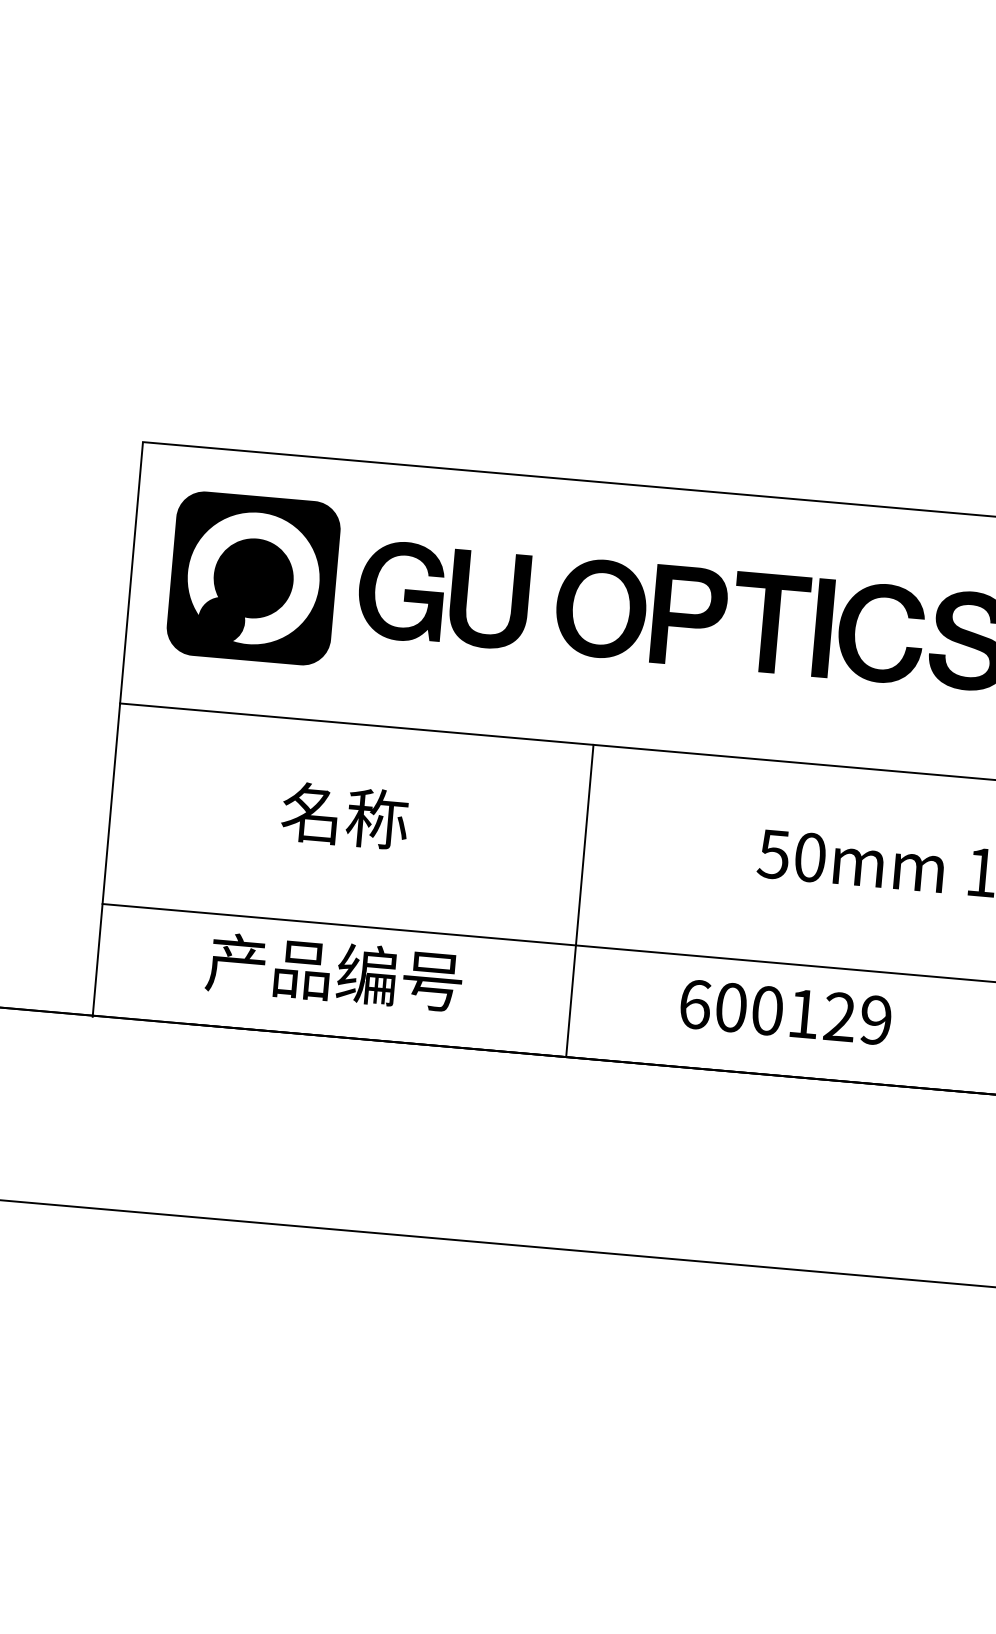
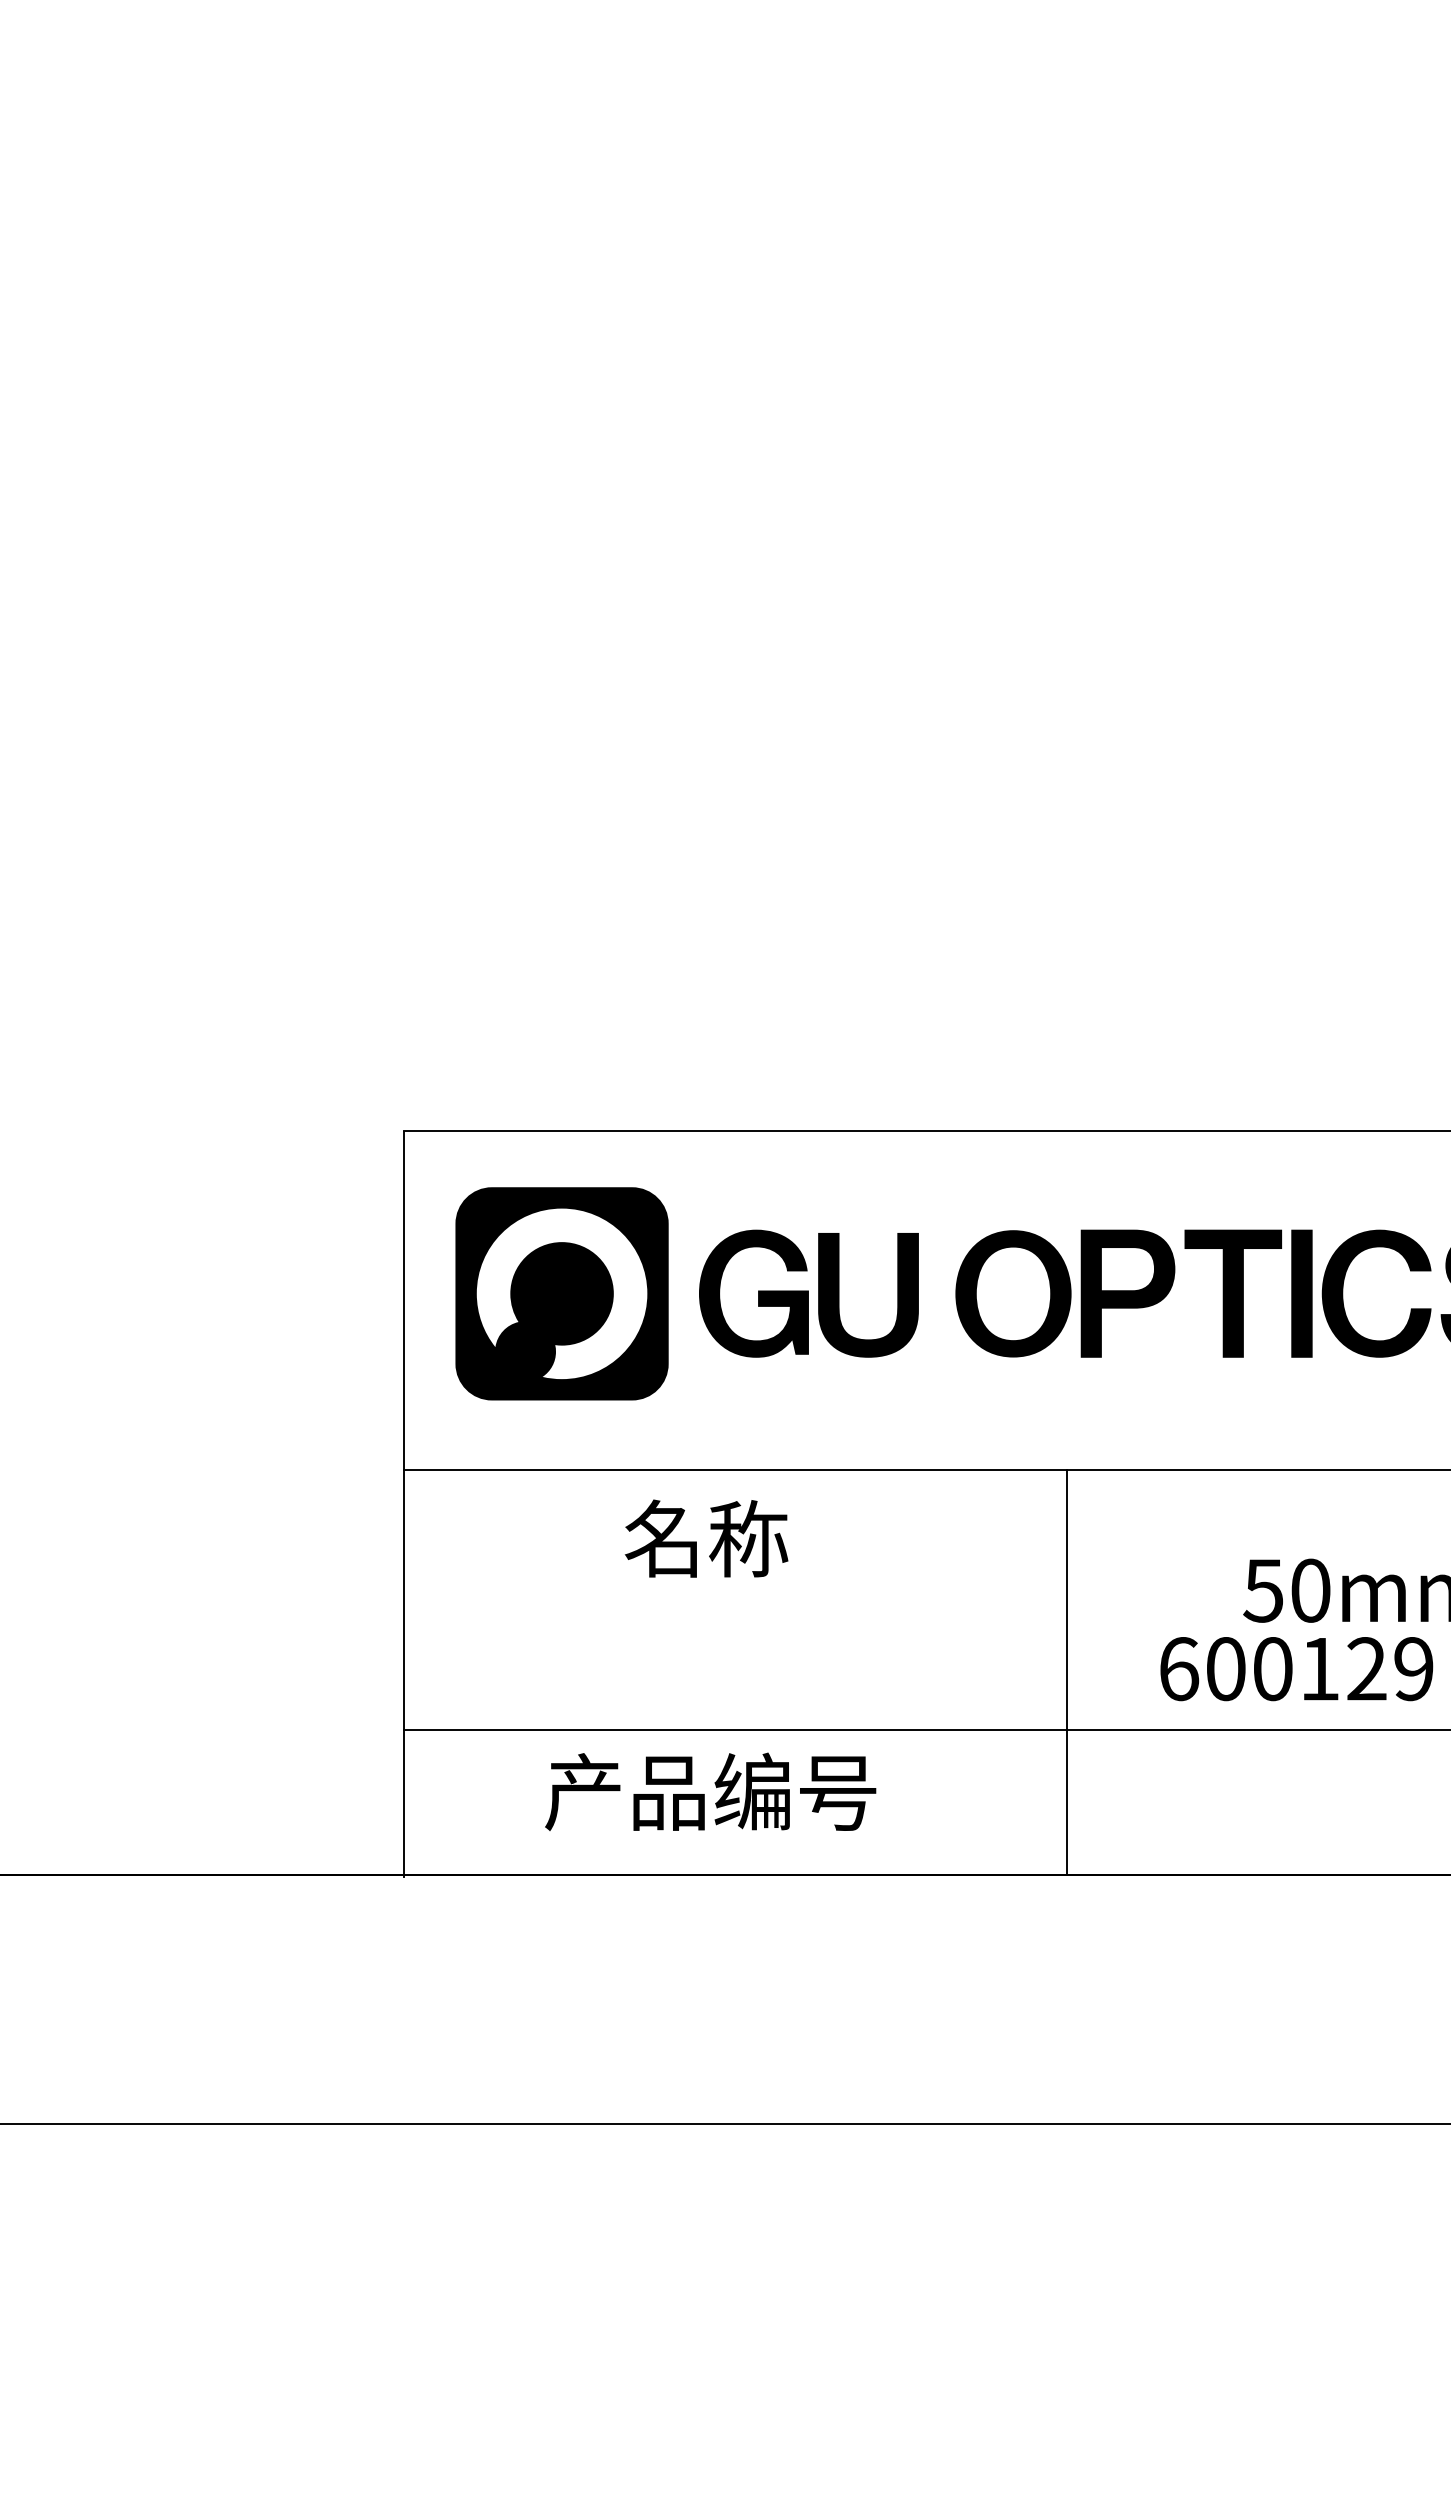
text: (344, 815) -> (706, 1538), moved
line: (579, 900) -> (1066, 1672), moved
text: (785, 1012) -> (1296, 1669), moved

